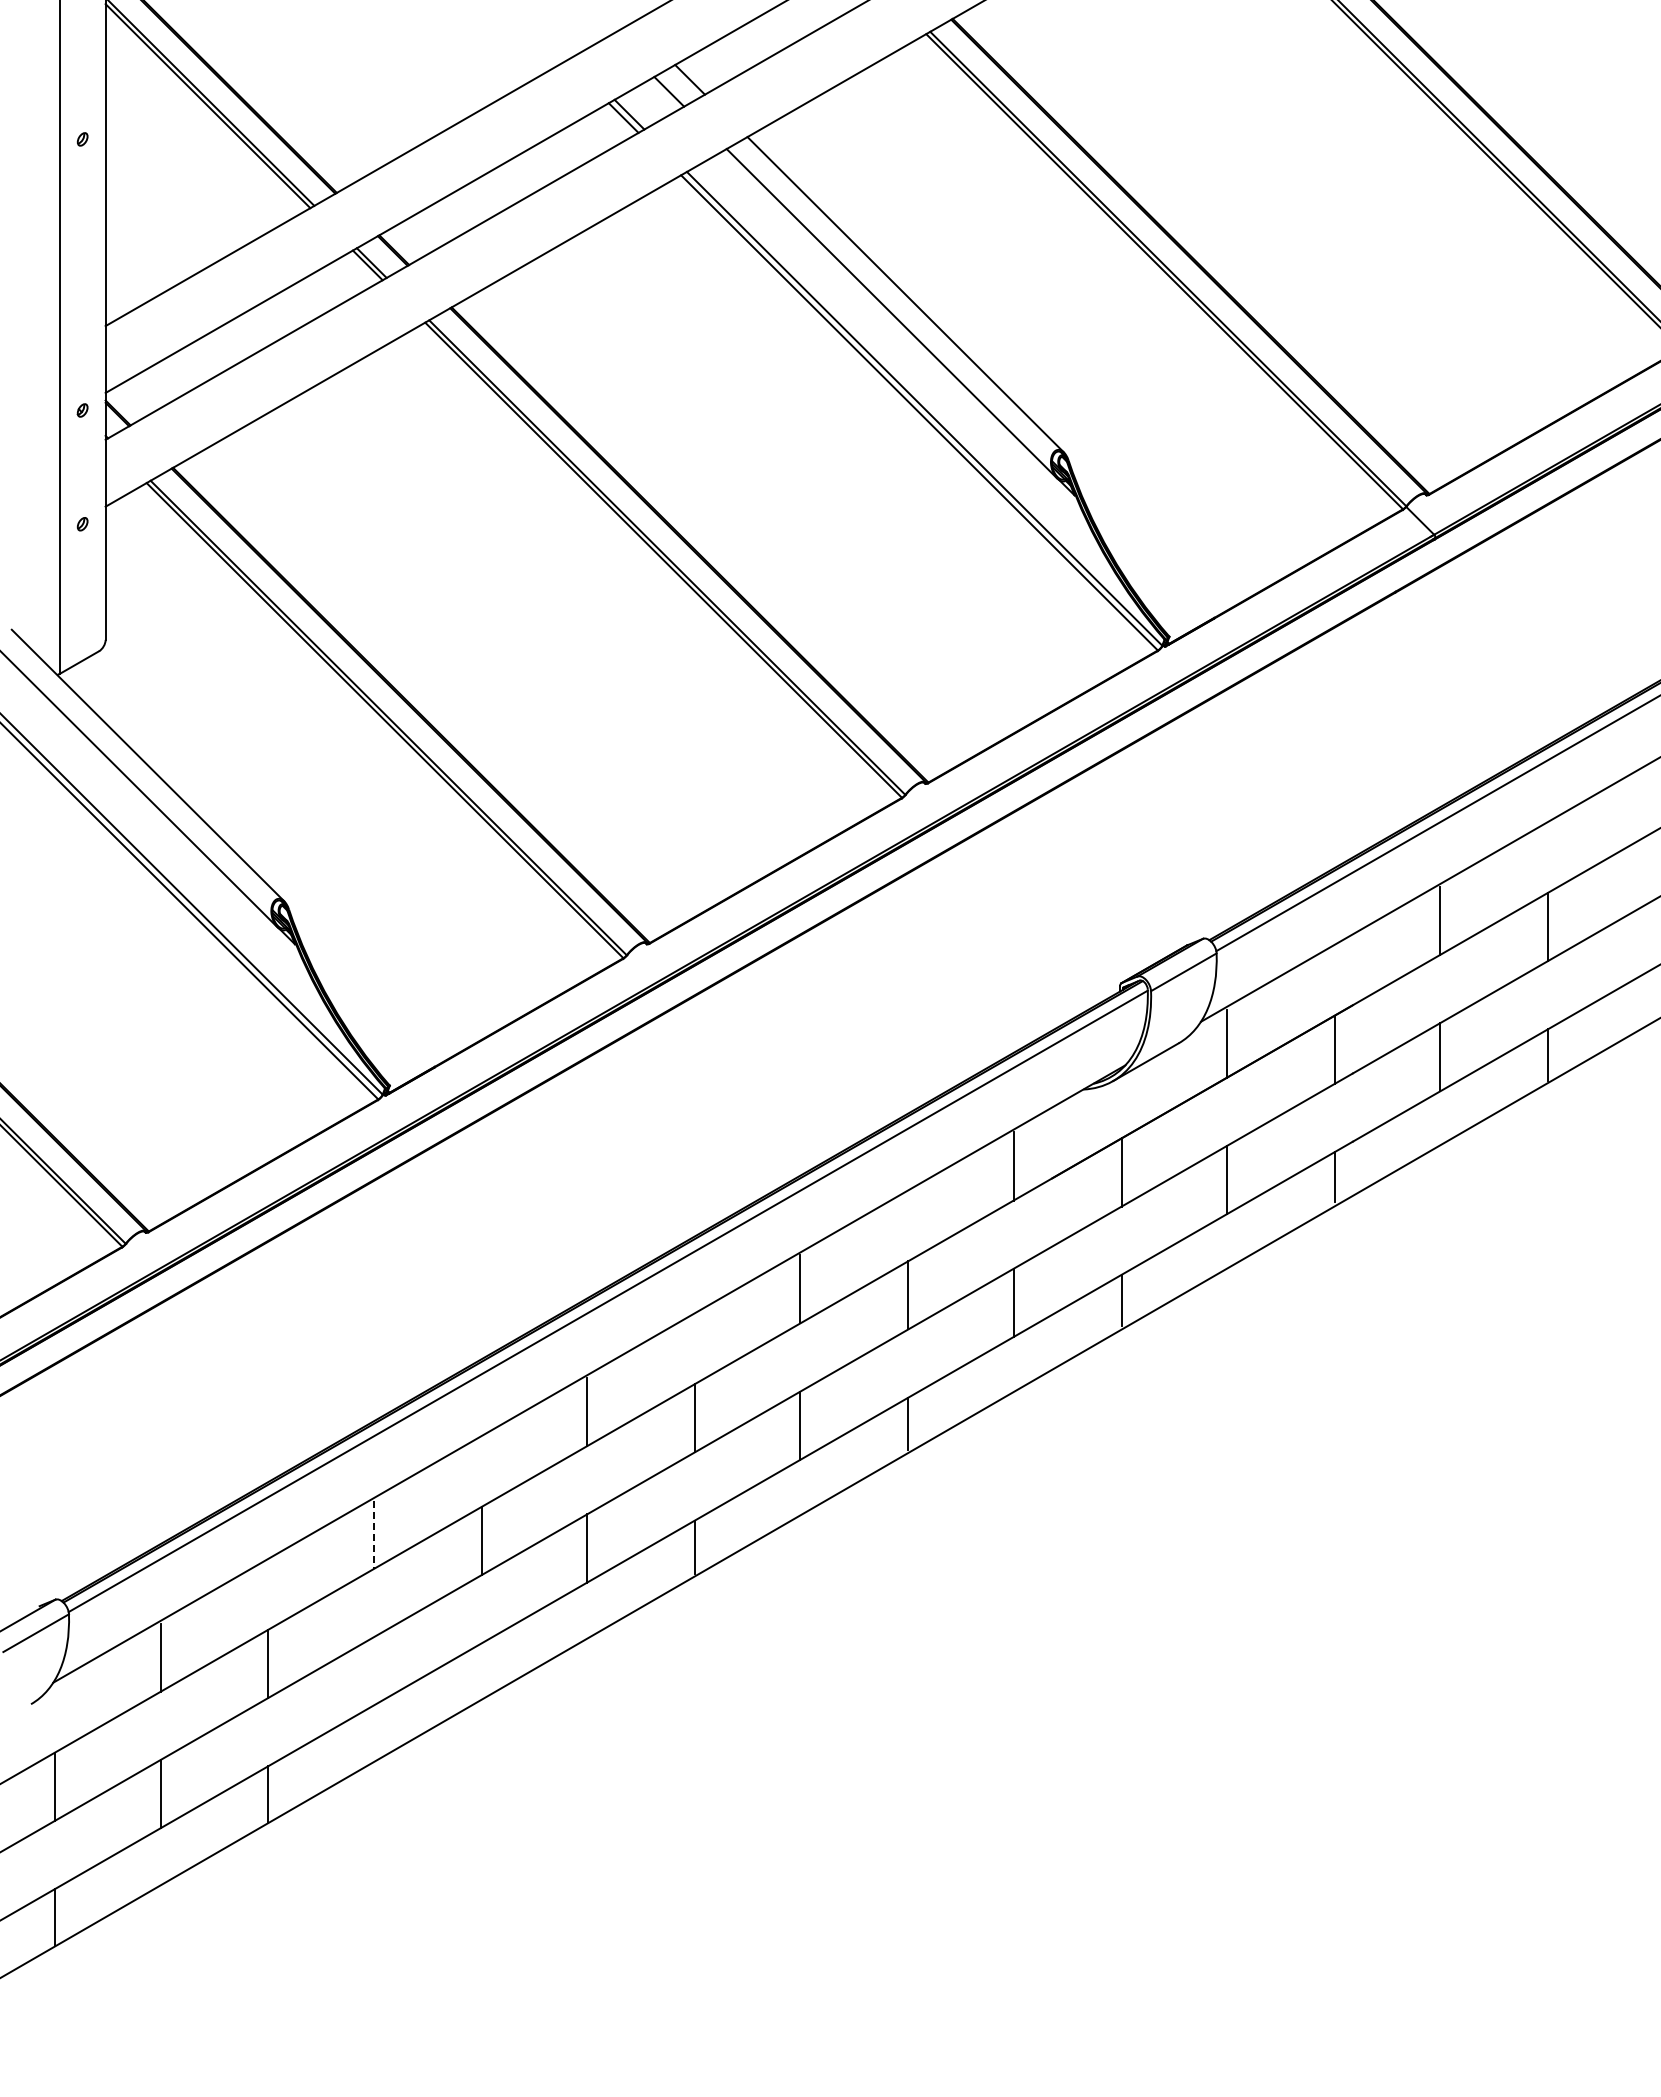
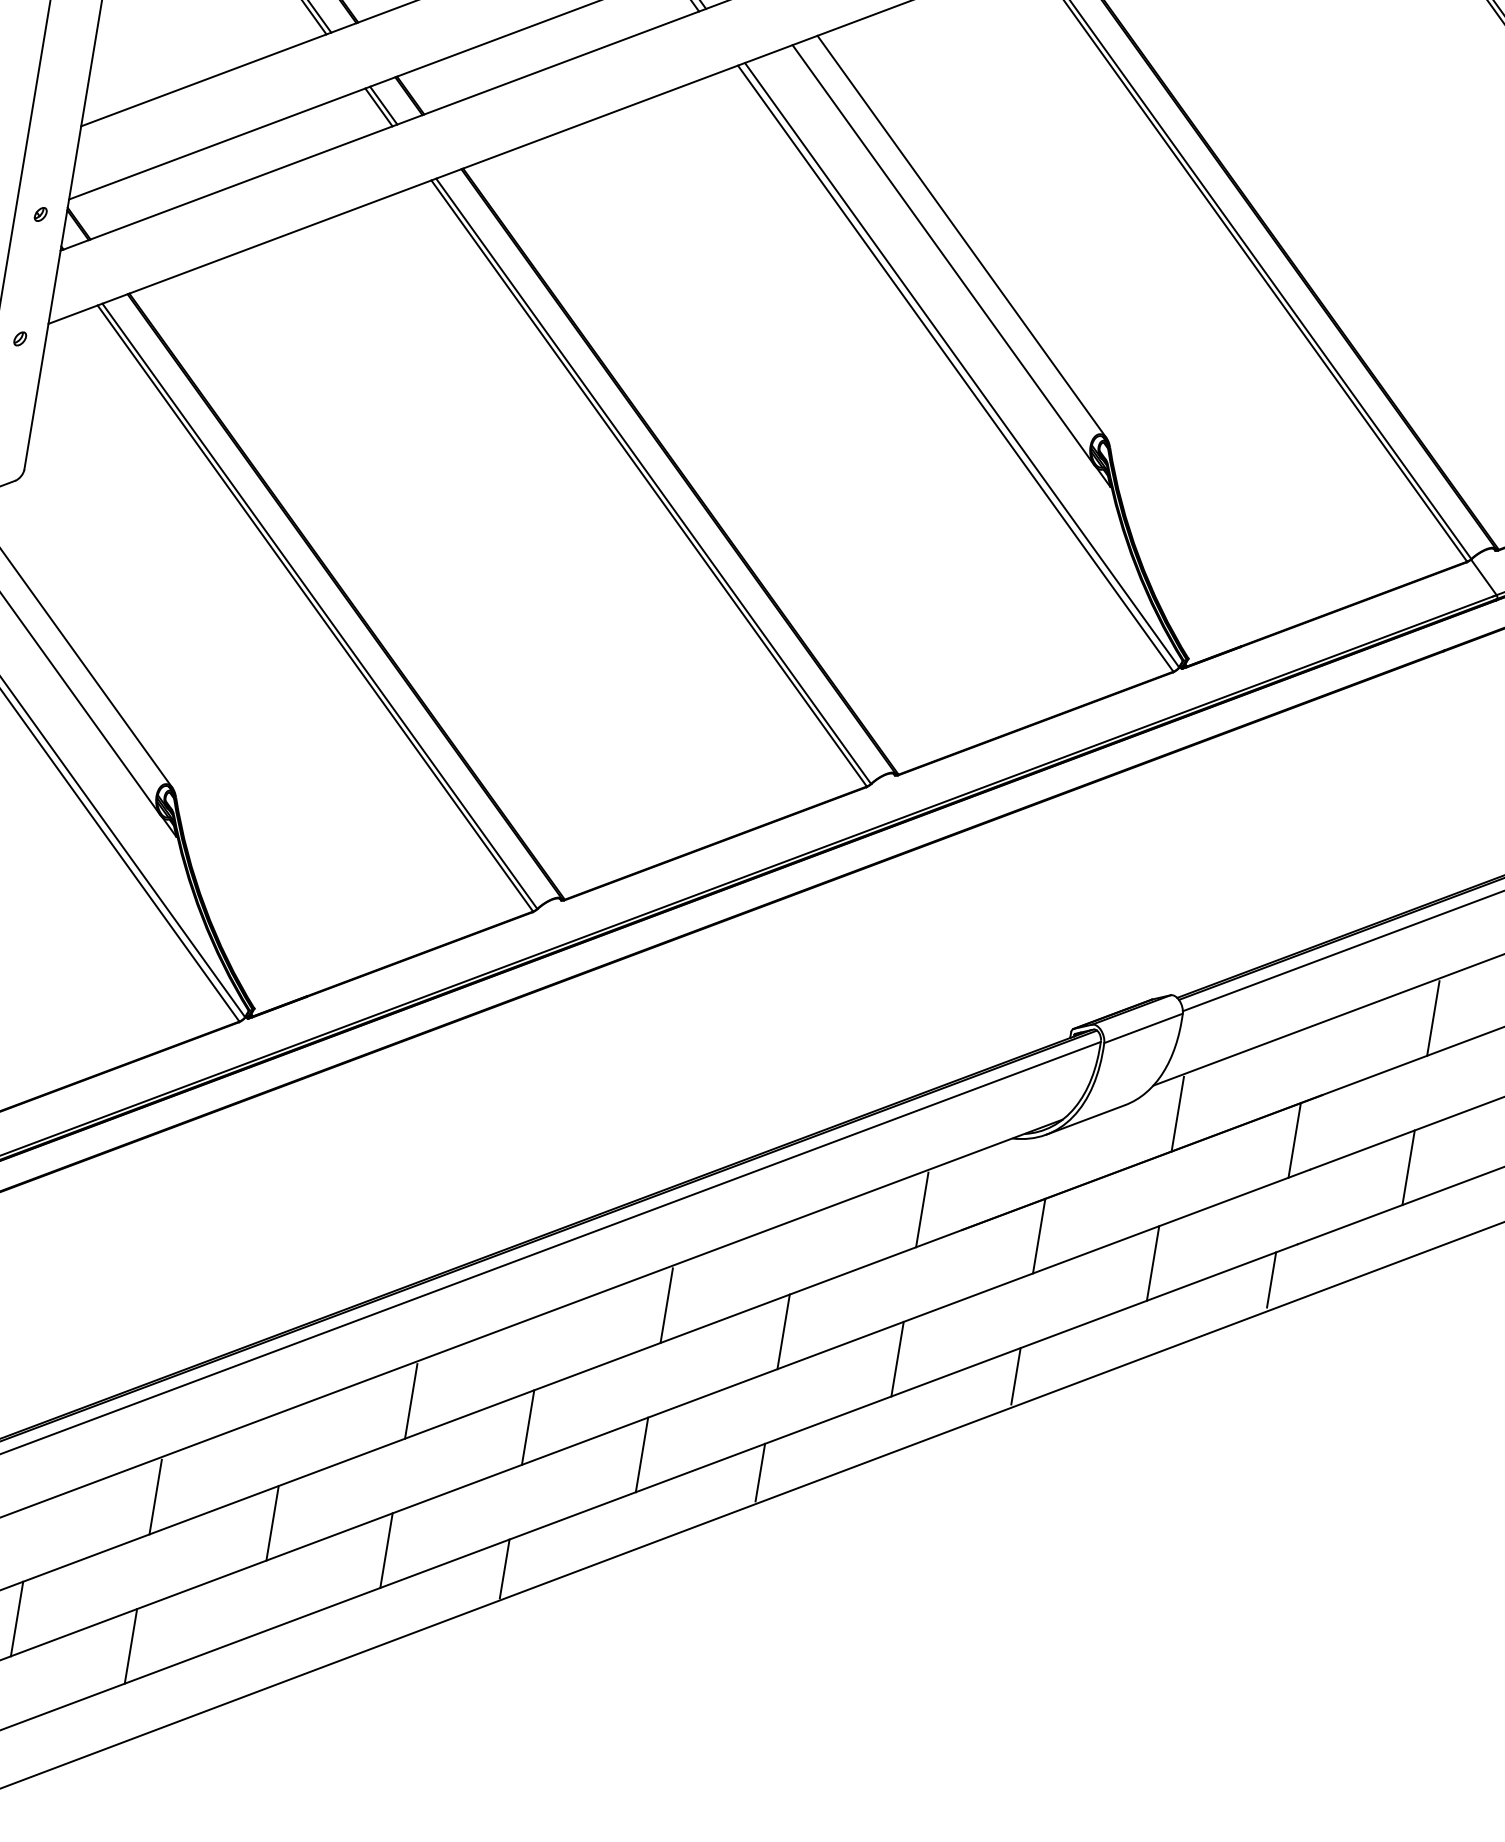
line: (373, 1535) -> (155, 1497), dashed -> solid
line: (373, 1671) -> (130, 1646), added

